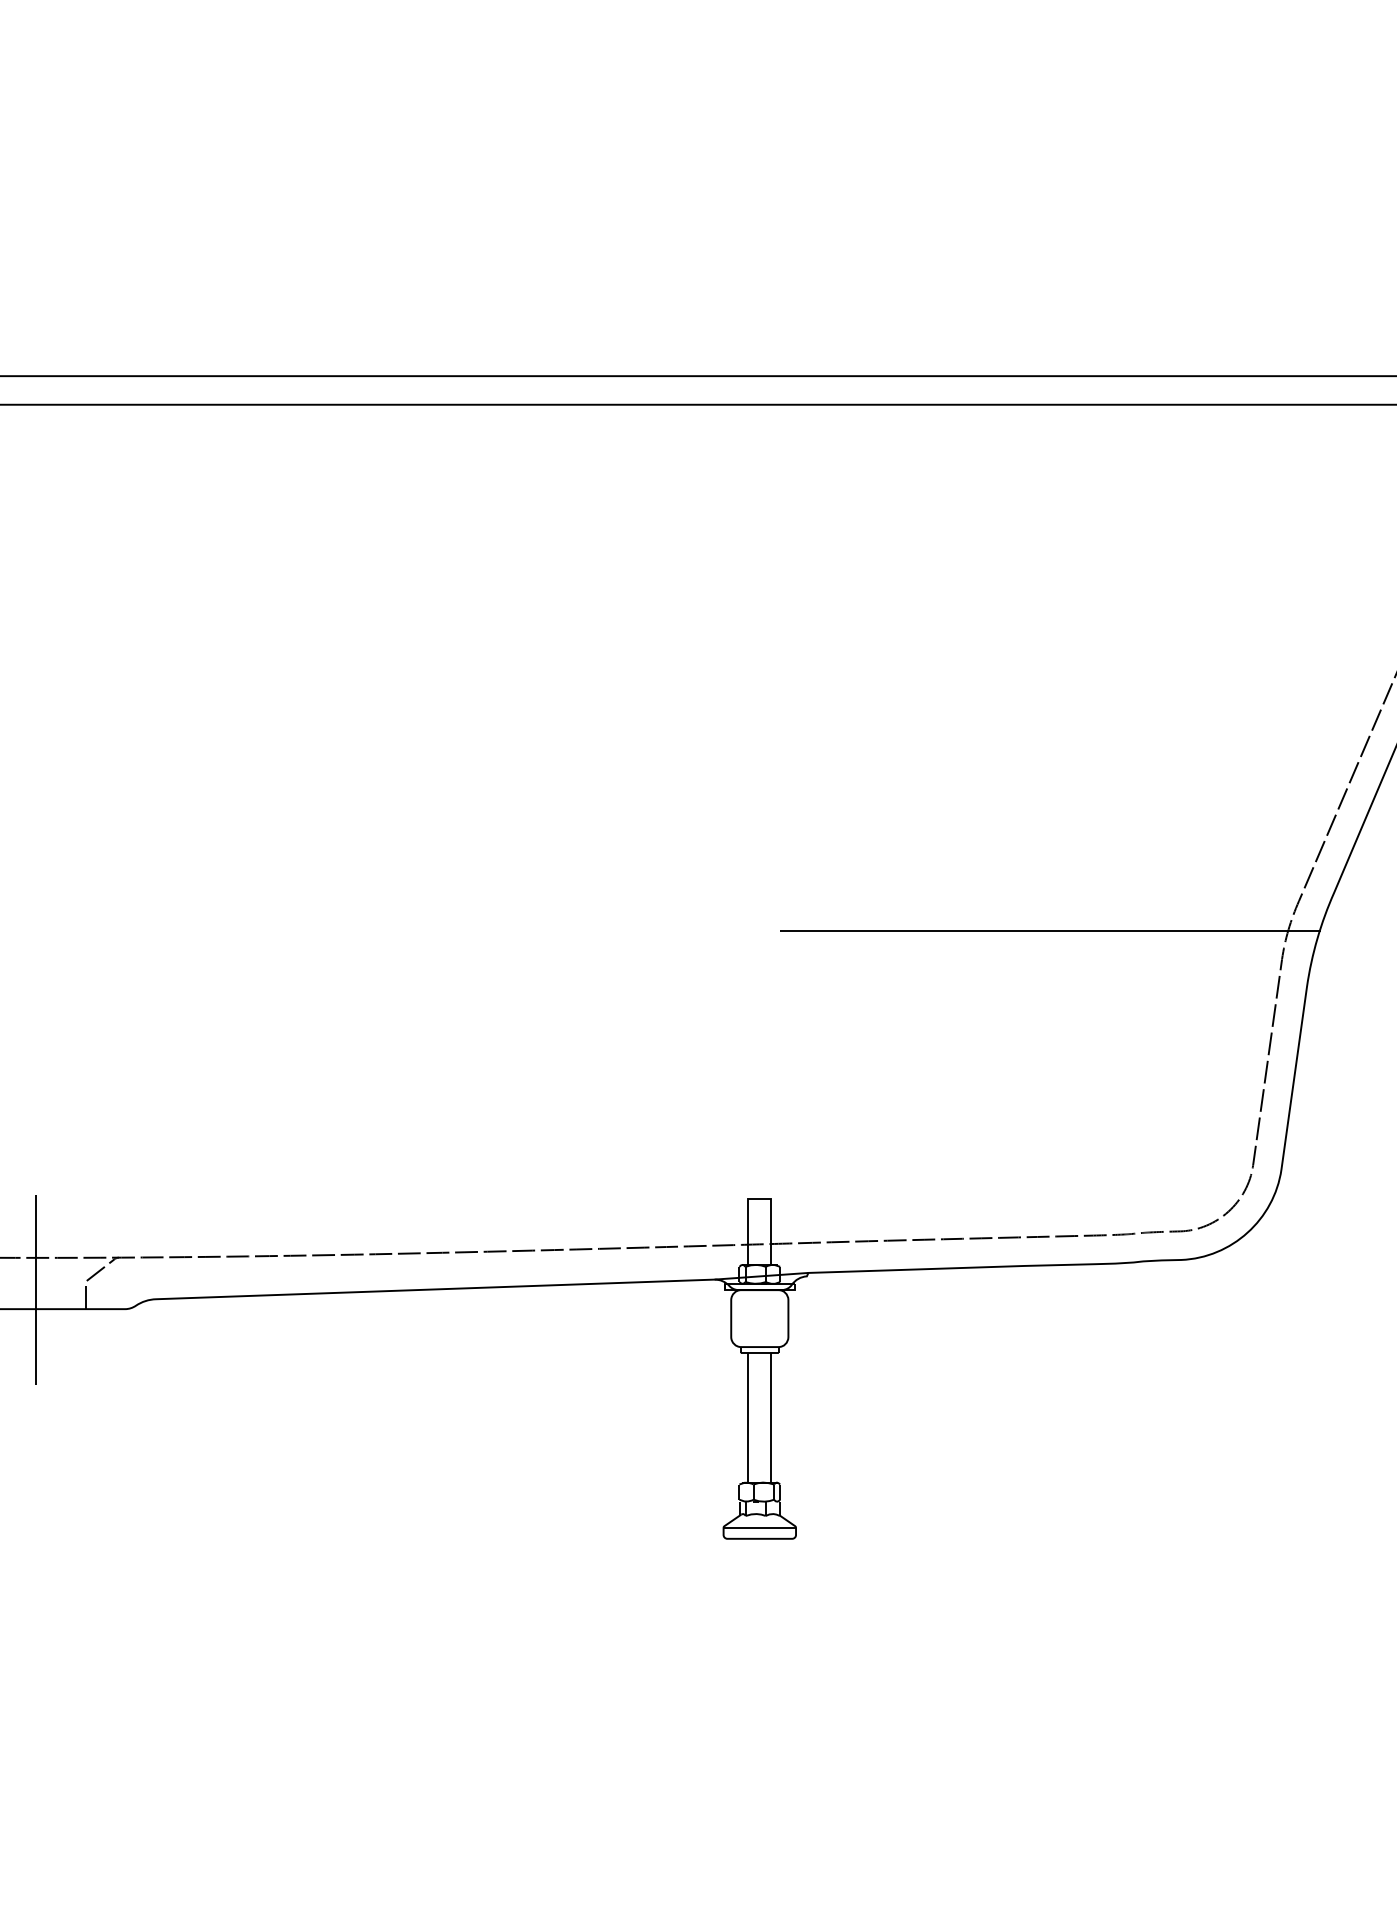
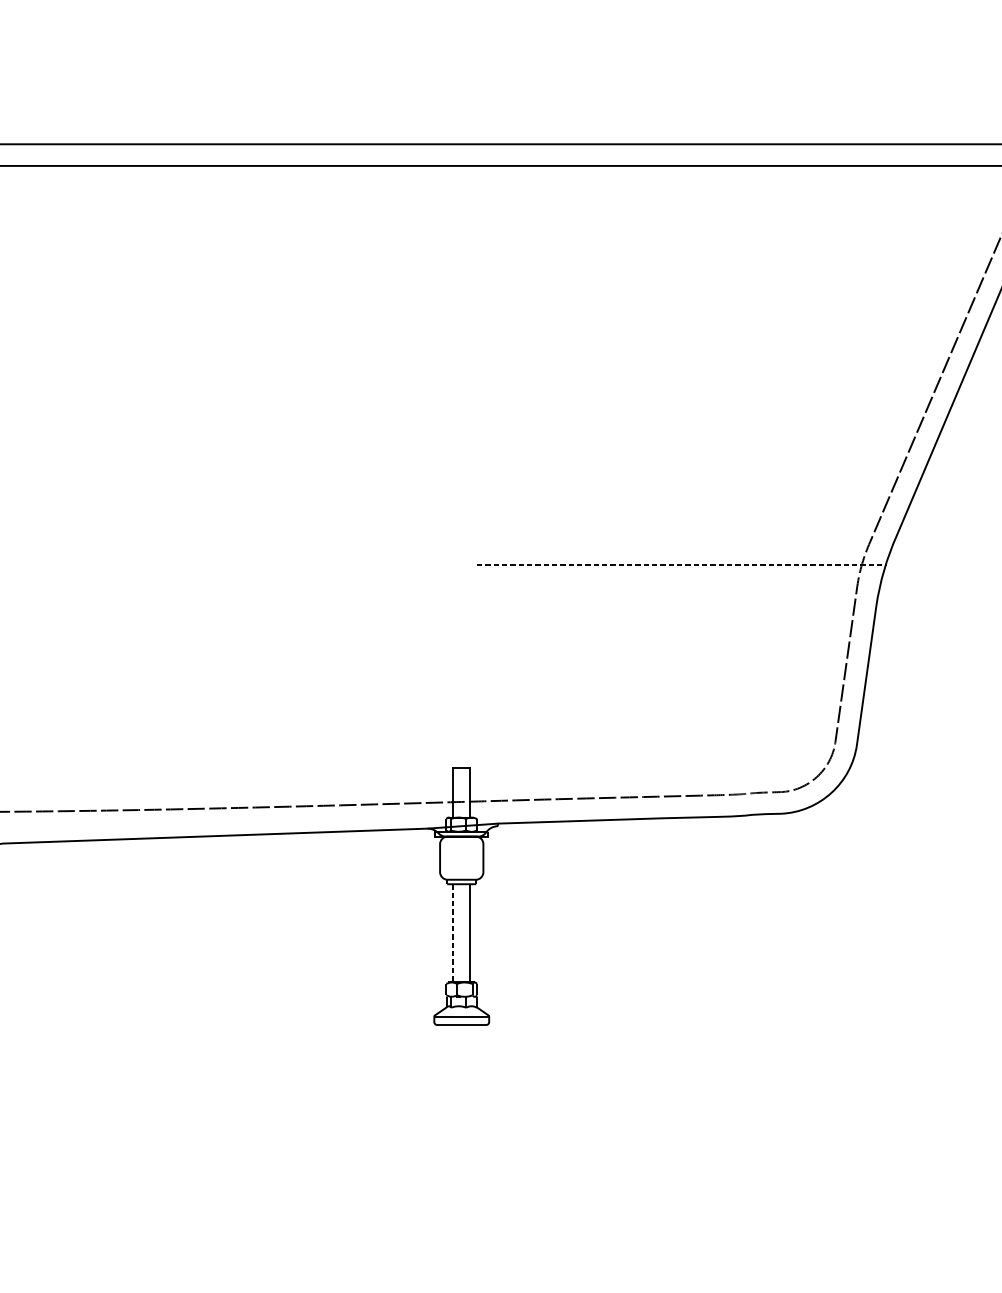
line: (1050, 931) -> (681, 564), solid -> dashed
line: (748, 1417) -> (453, 933), solid -> dashed

